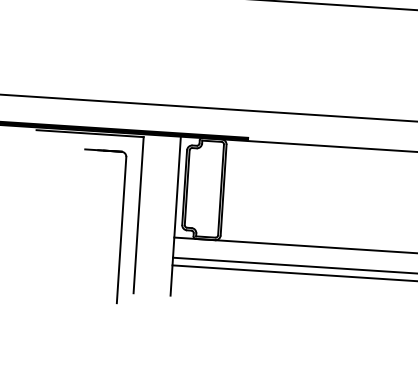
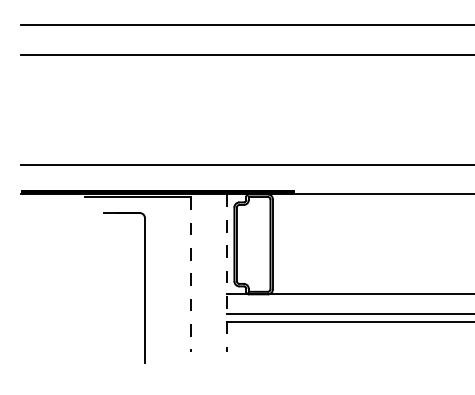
line: (138, 216) -> (190, 275), solid -> dashed
line: (175, 216) -> (227, 273), solid -> dashed
part: (121, 227) -> (144, 287), moved

